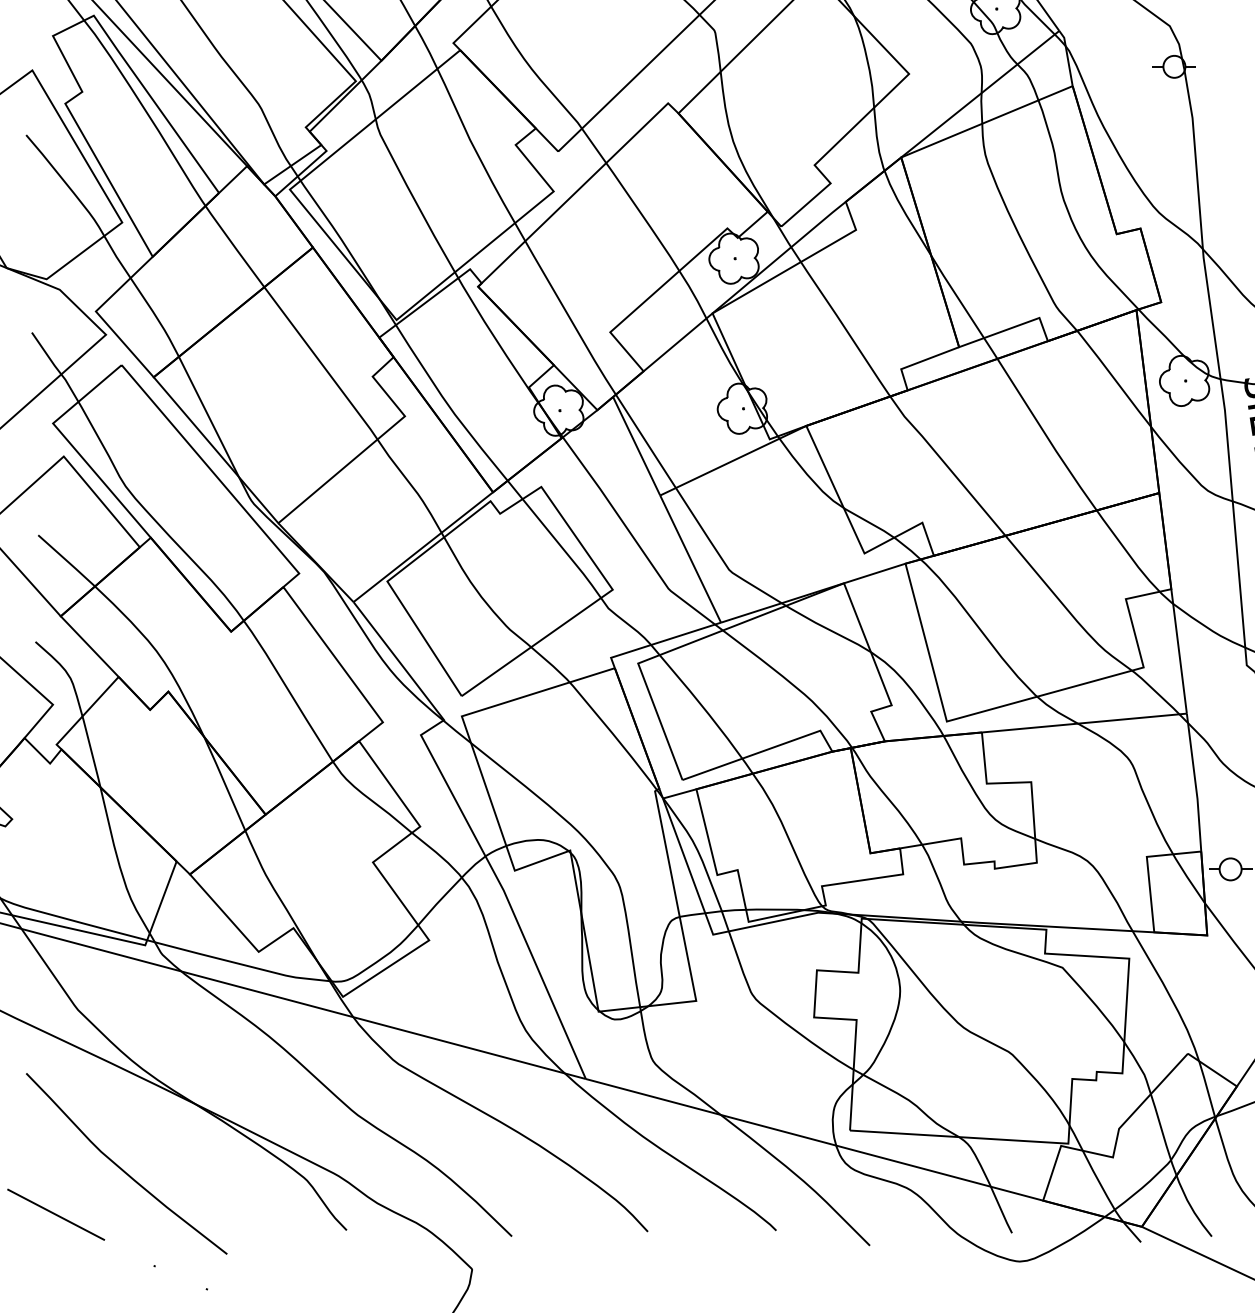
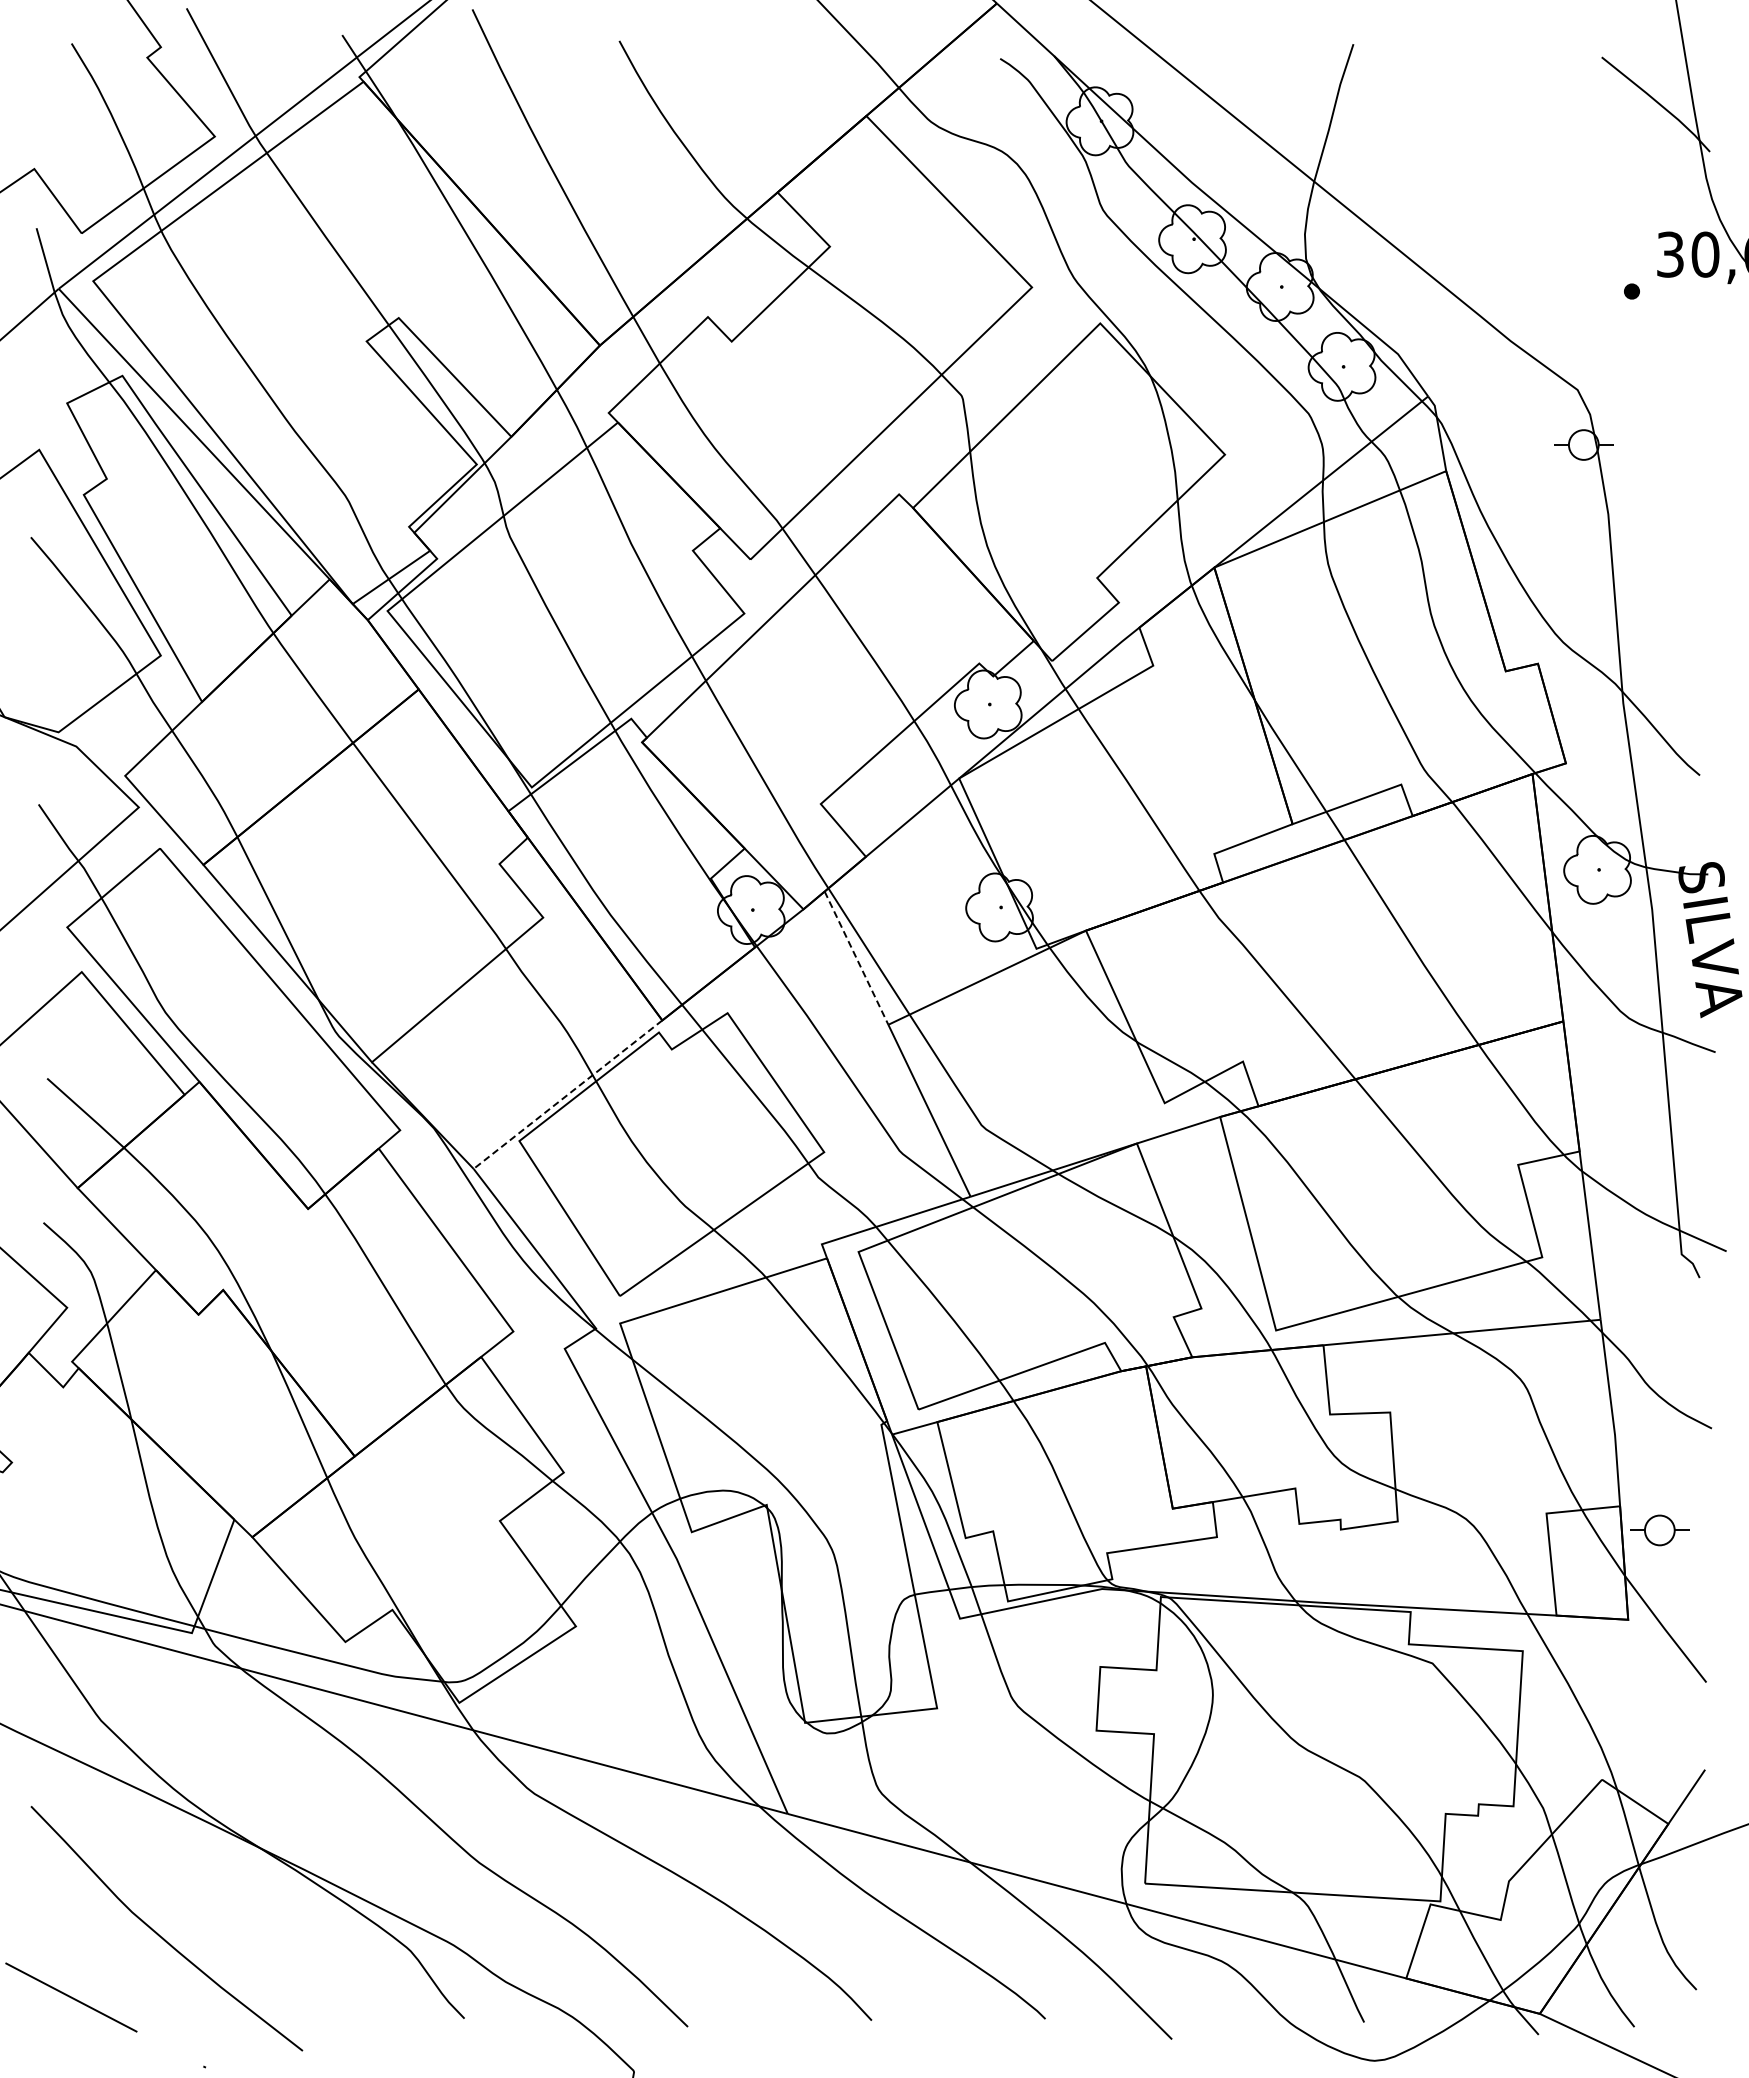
line: (636, 446) -> (856, 958), solid -> dashed
line: (422, 547) -> (567, 1094), solid -> dashed

